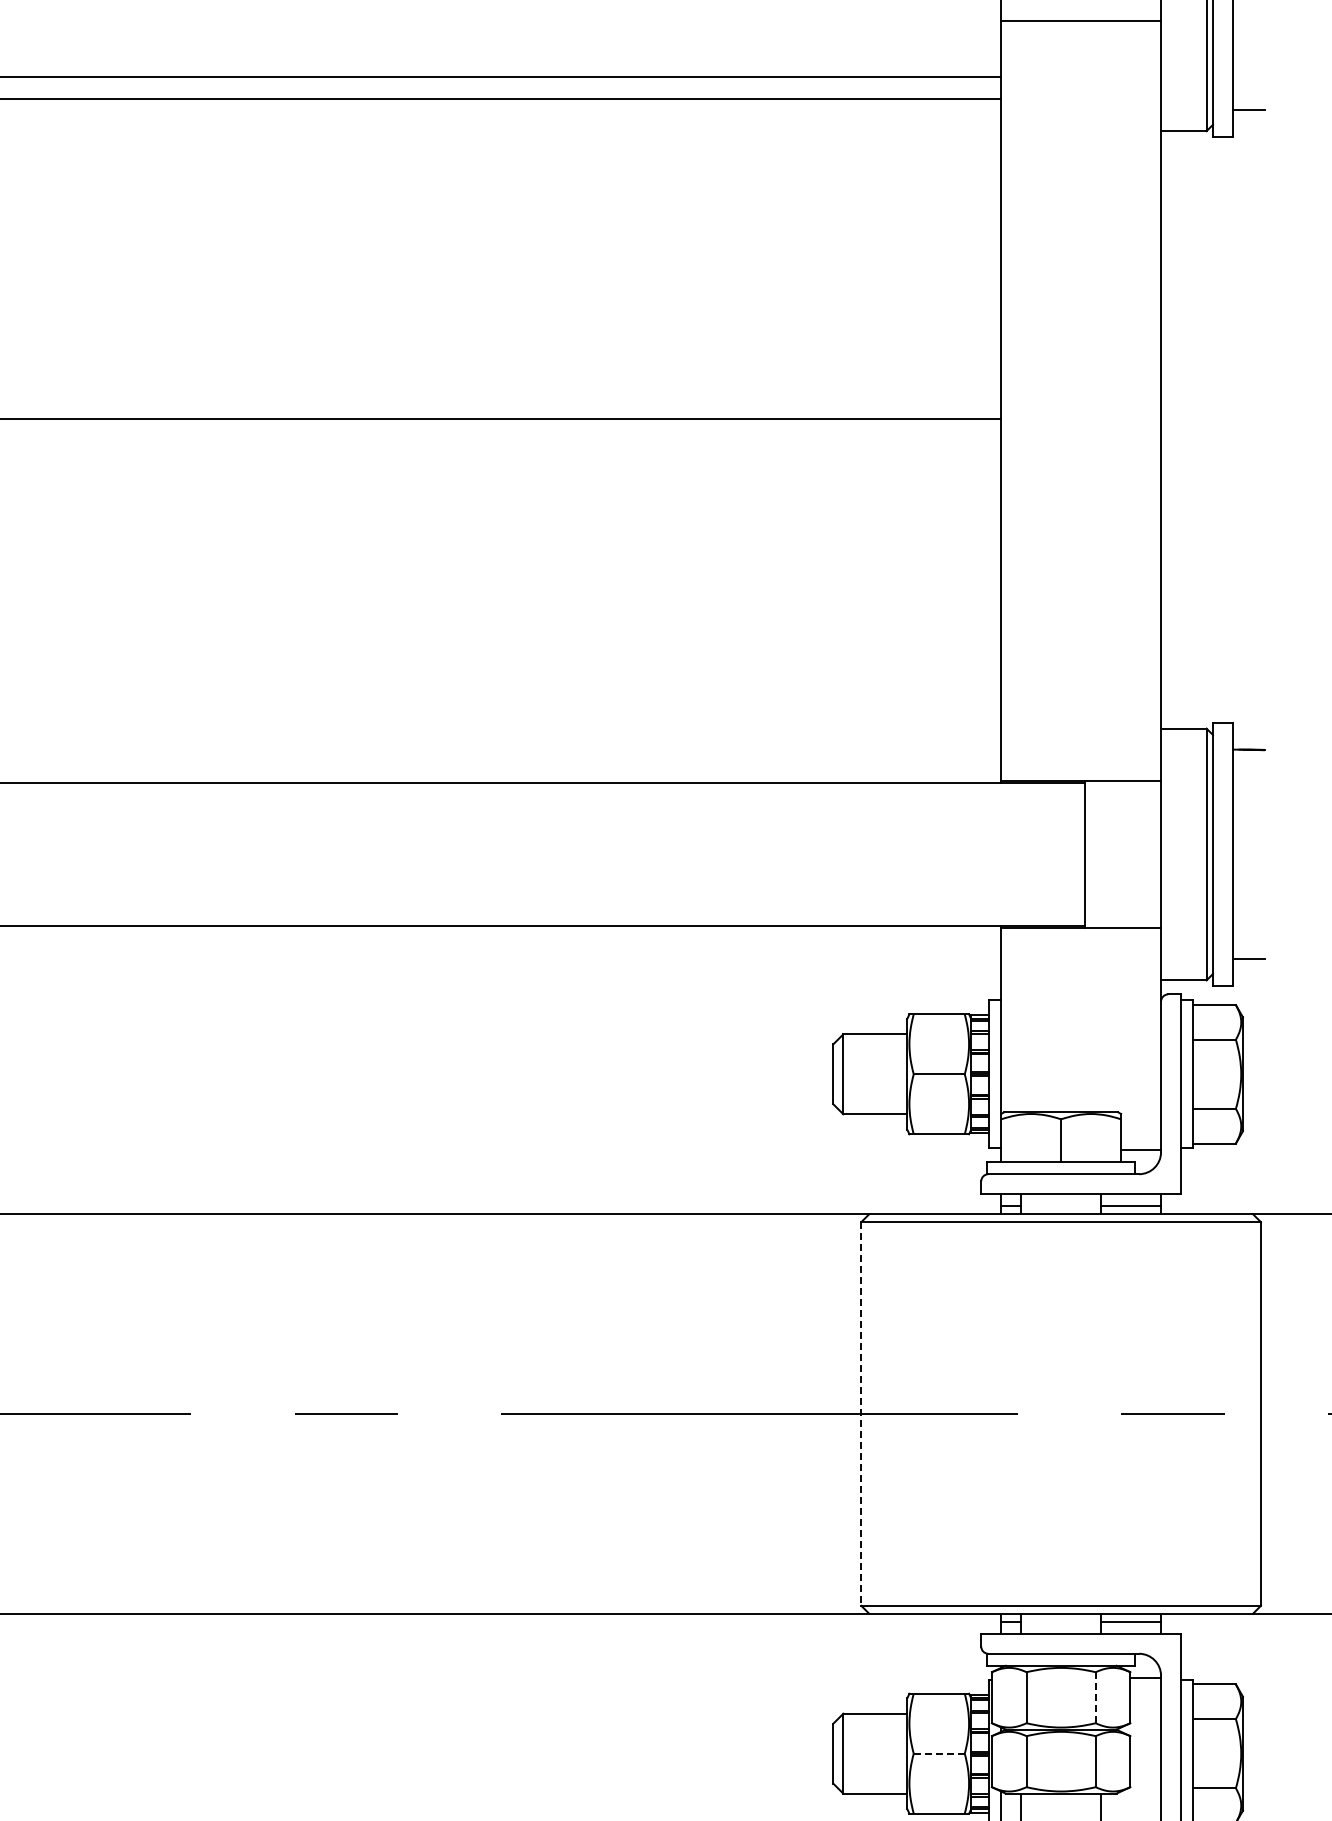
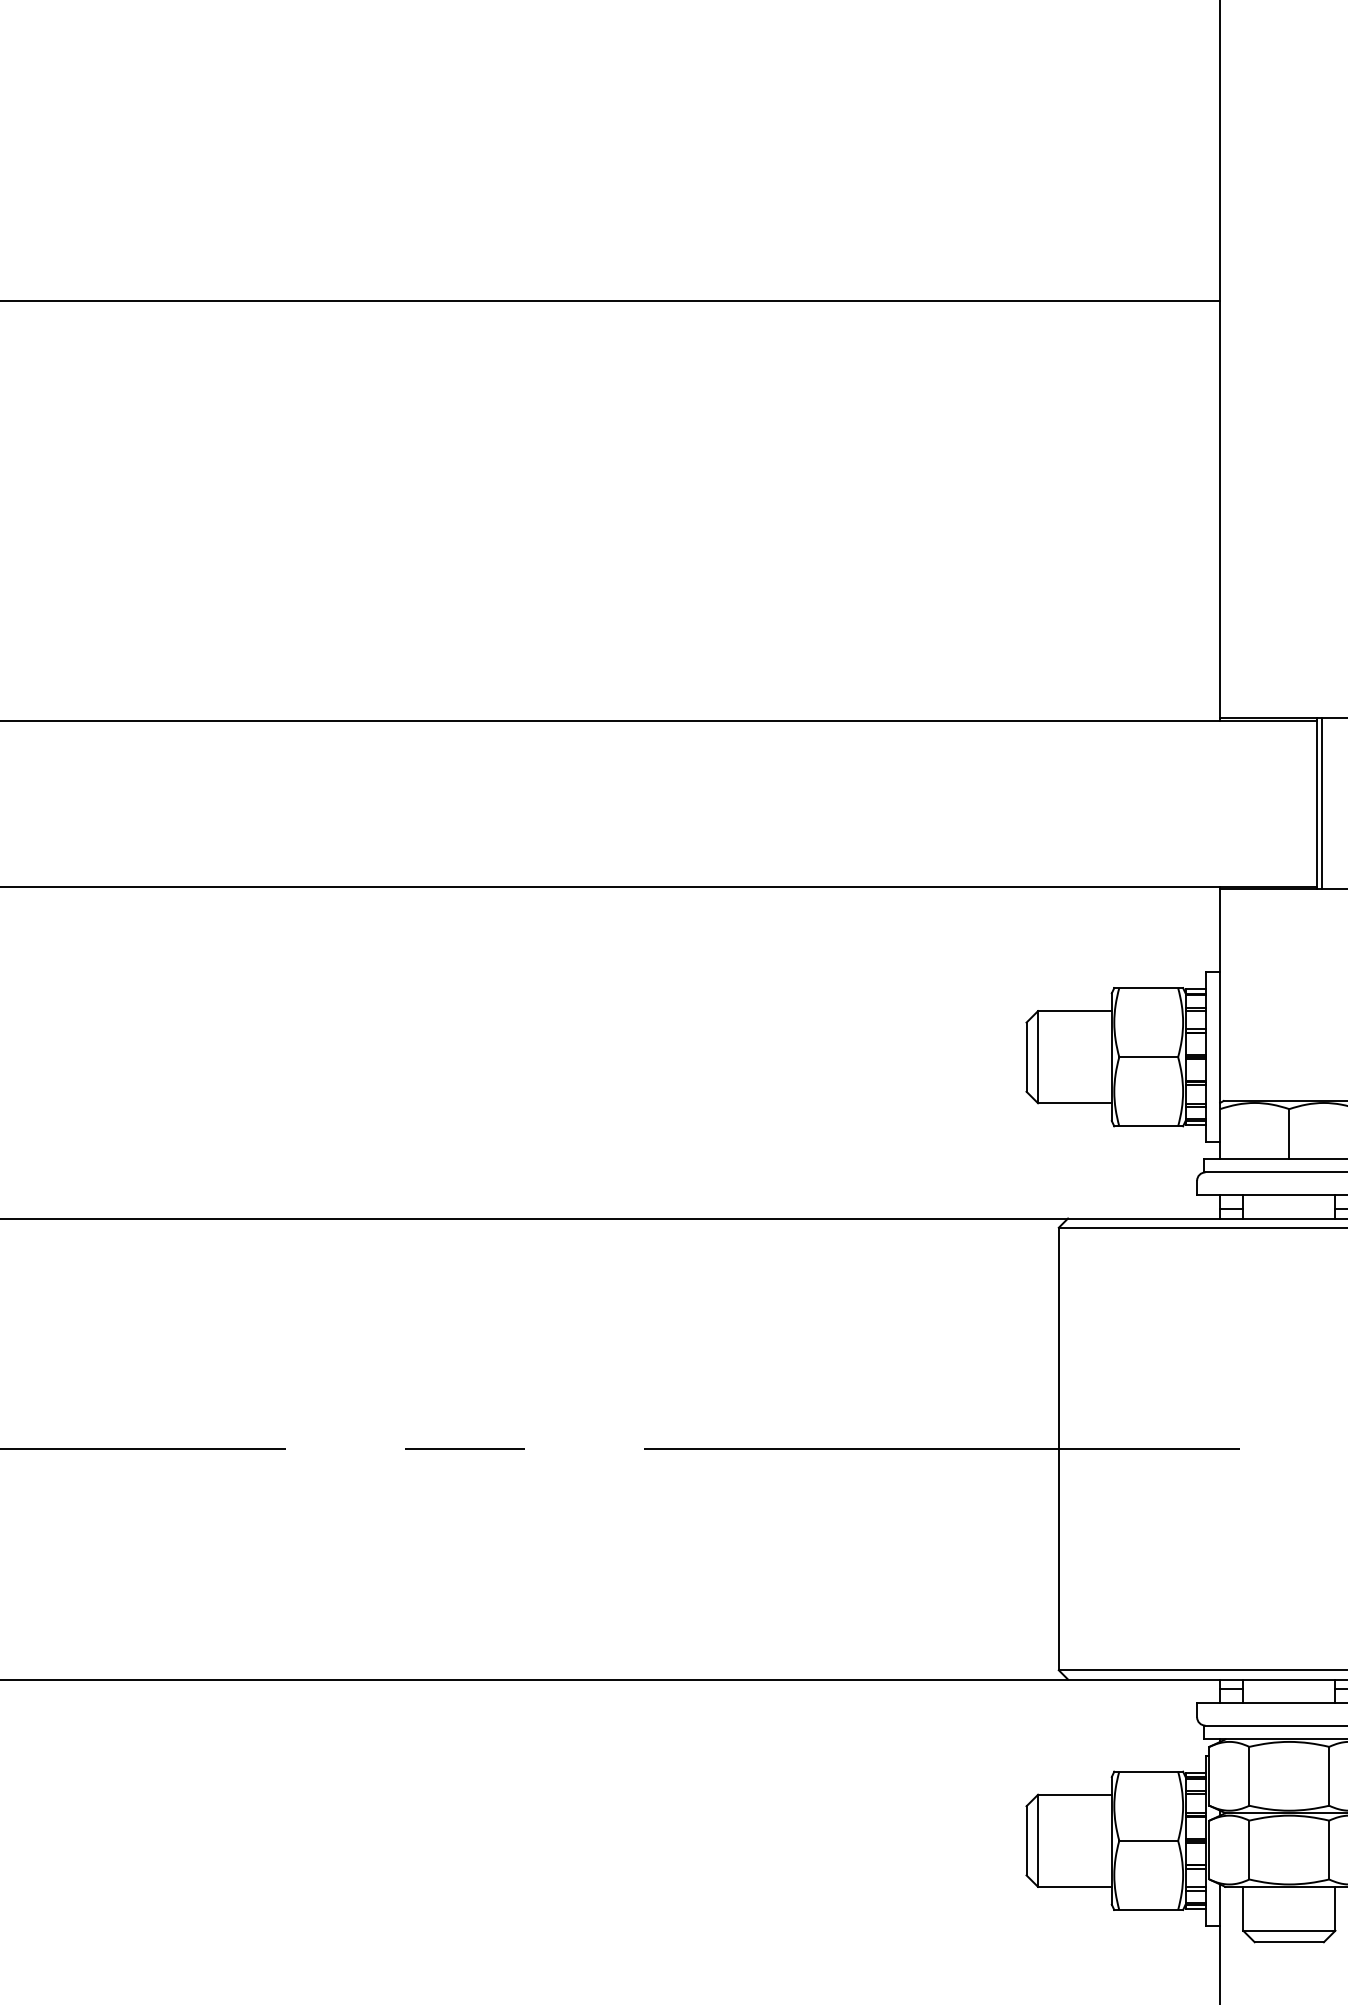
line: (1089, 854) -> (1322, 803), added
line: (861, 1414) -> (1059, 1449), dashed -> solid
line: (1095, 1697) -> (1328, 1776), dashed -> solid
line: (939, 1753) -> (1148, 1840), dashed -> solid

